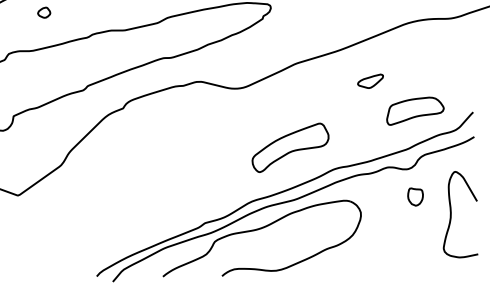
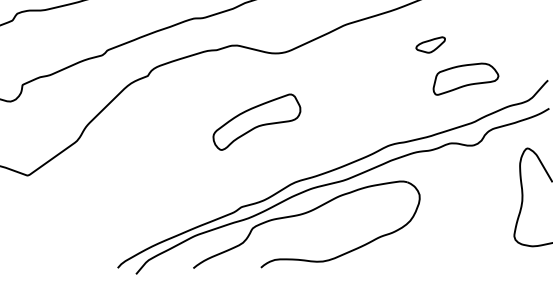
part: (415, 110) -> (466, 78), moved
part: (290, 147) -> (256, 121), moved
part: (415, 196) -> (482, 176), removed

